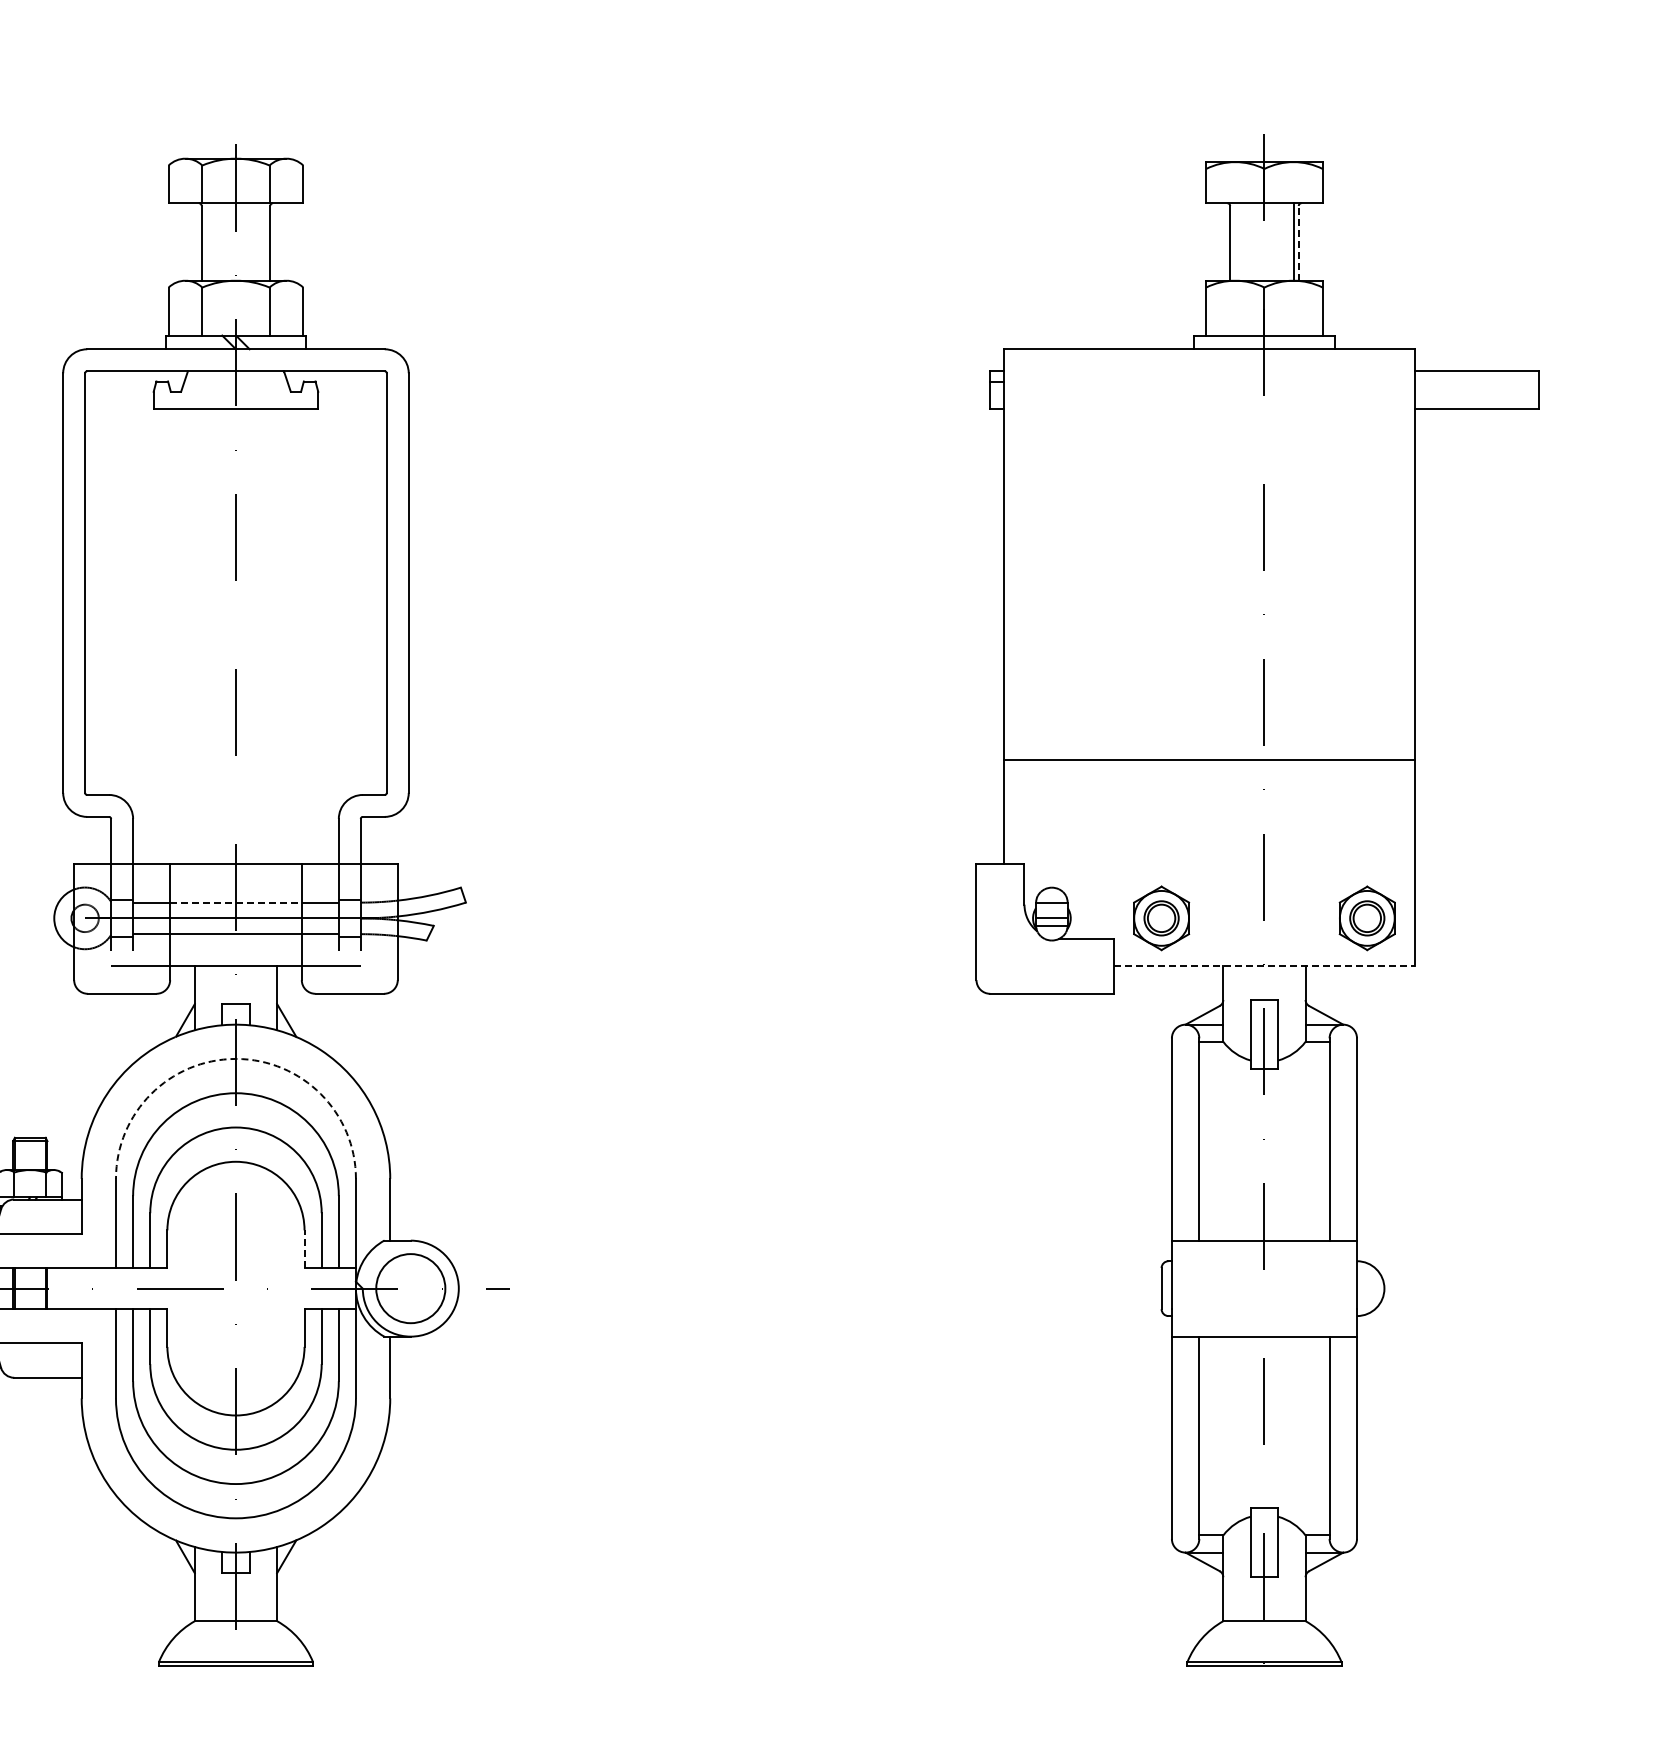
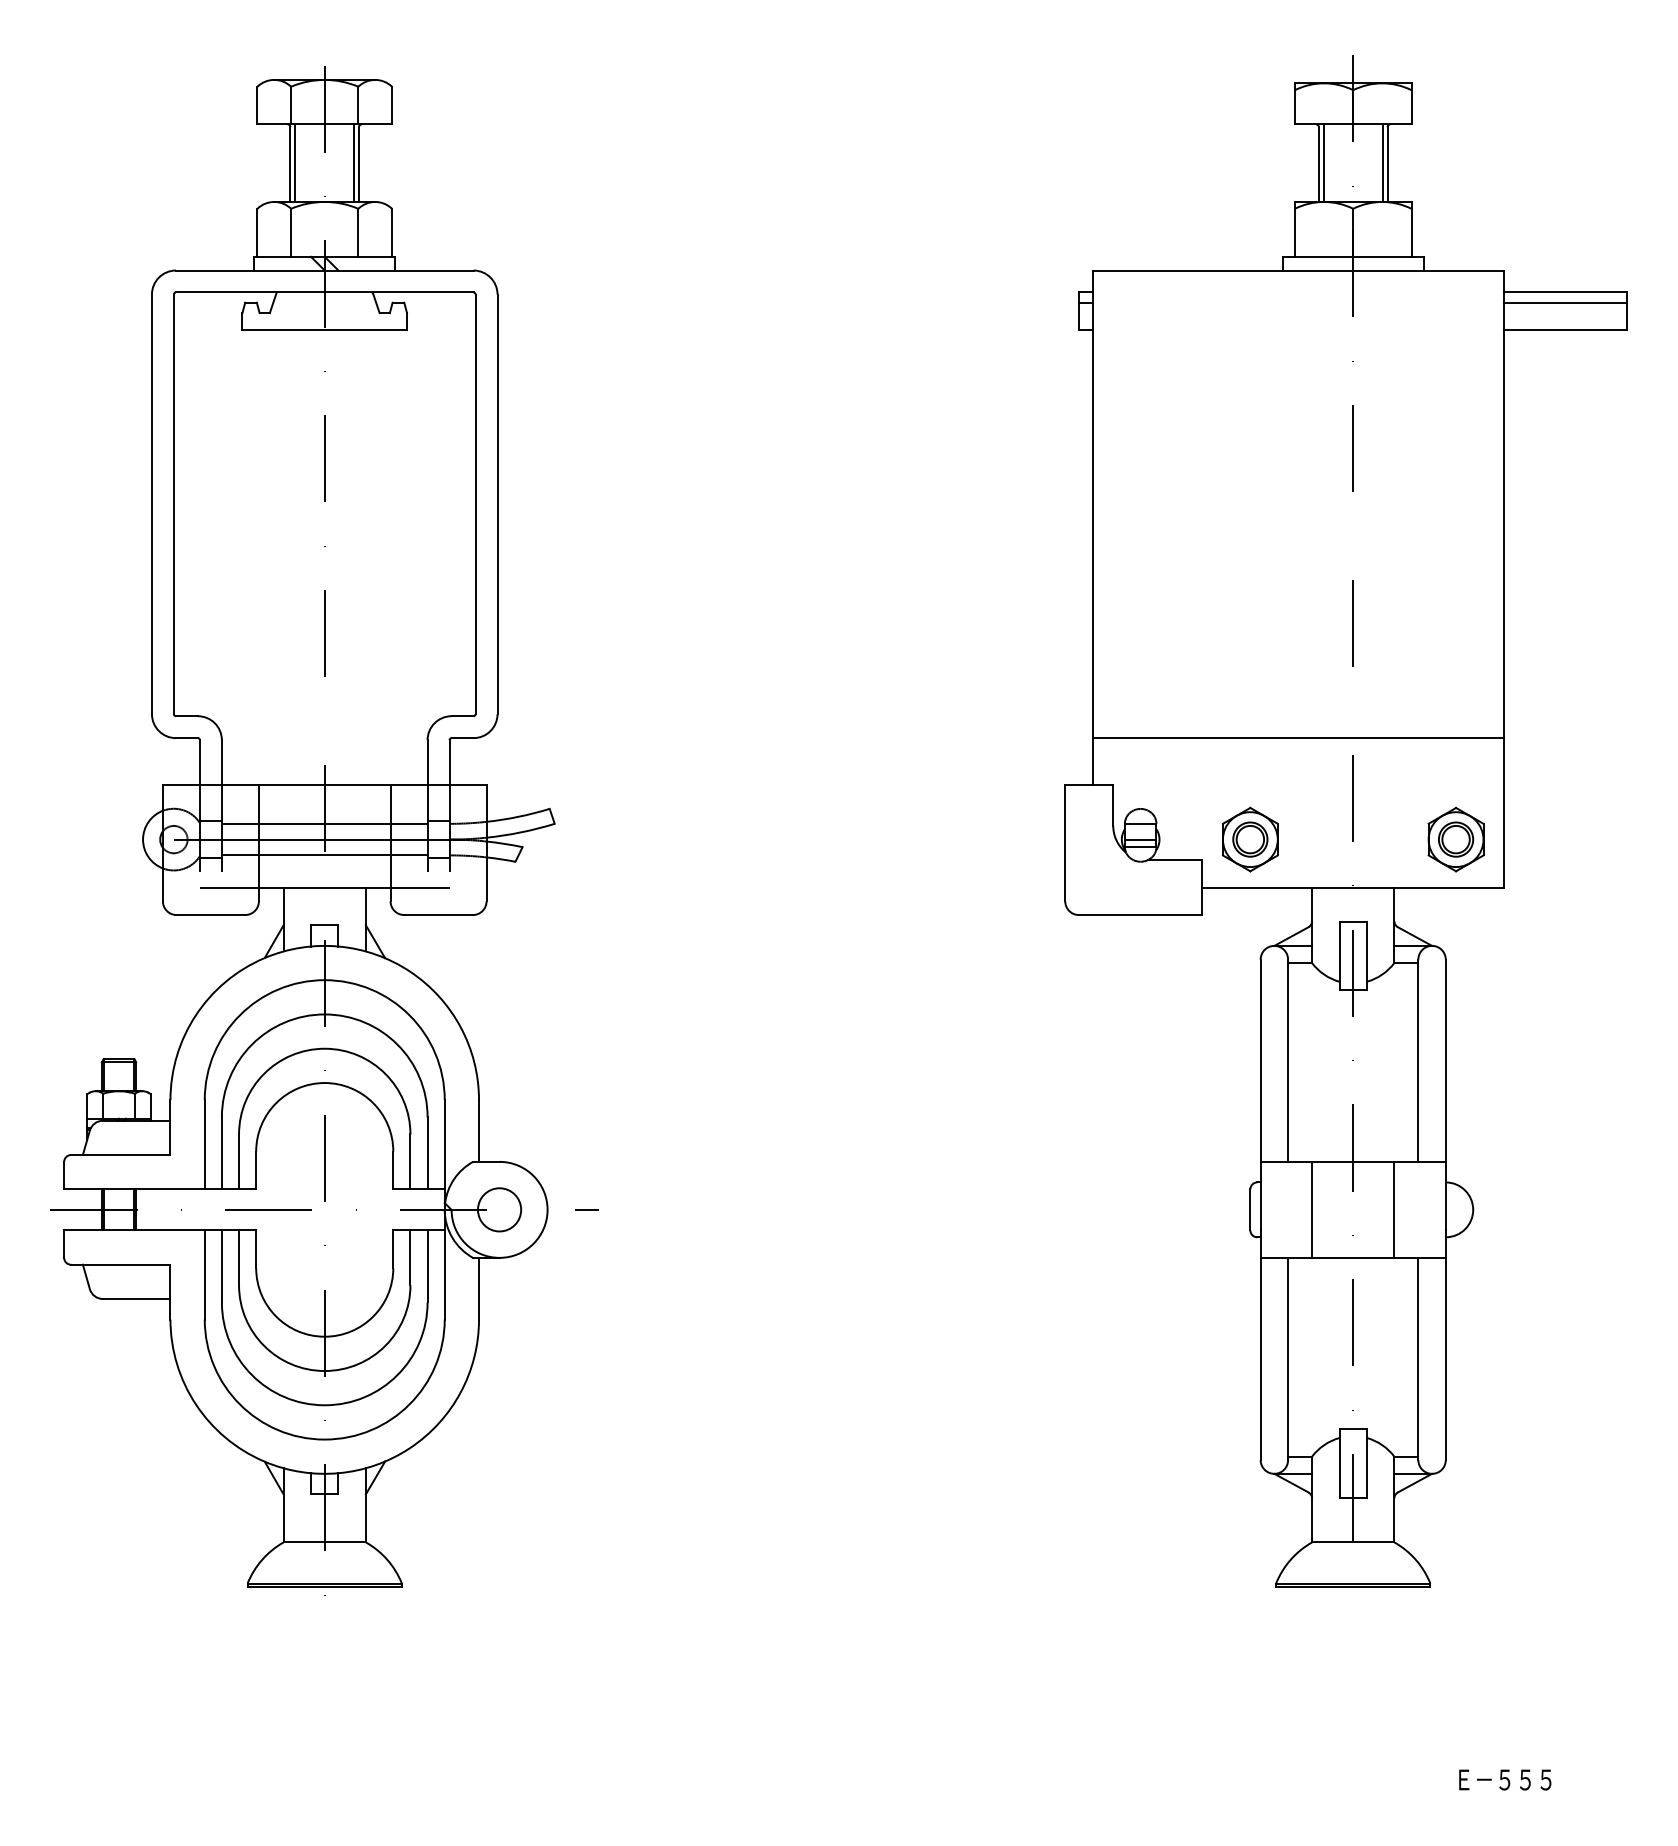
line: (206, 241) -> (295, 162), added
line: (265, 241) -> (354, 162), added
line: (1234, 241) -> (1323, 162), added
line: (1298, 243) -> (1387, 164), dashed -> solid
line: (1476, 381) -> (1565, 302), added
line: (1209, 760) -> (1298, 738), moved
line: (235, 902) -> (324, 823), dashed -> solid
line: (1264, 966) -> (1353, 887), dashed -> solid
arc: (235, 1059) -> (324, 980), dashed -> solid
line: (304, 1249) -> (393, 1170), dashed -> solid
circle: (410, 1288) -> (499, 1209), size x0.62
line: (1223, 1288) -> (1312, 1209), added
line: (1305, 1288) -> (1394, 1209), added

